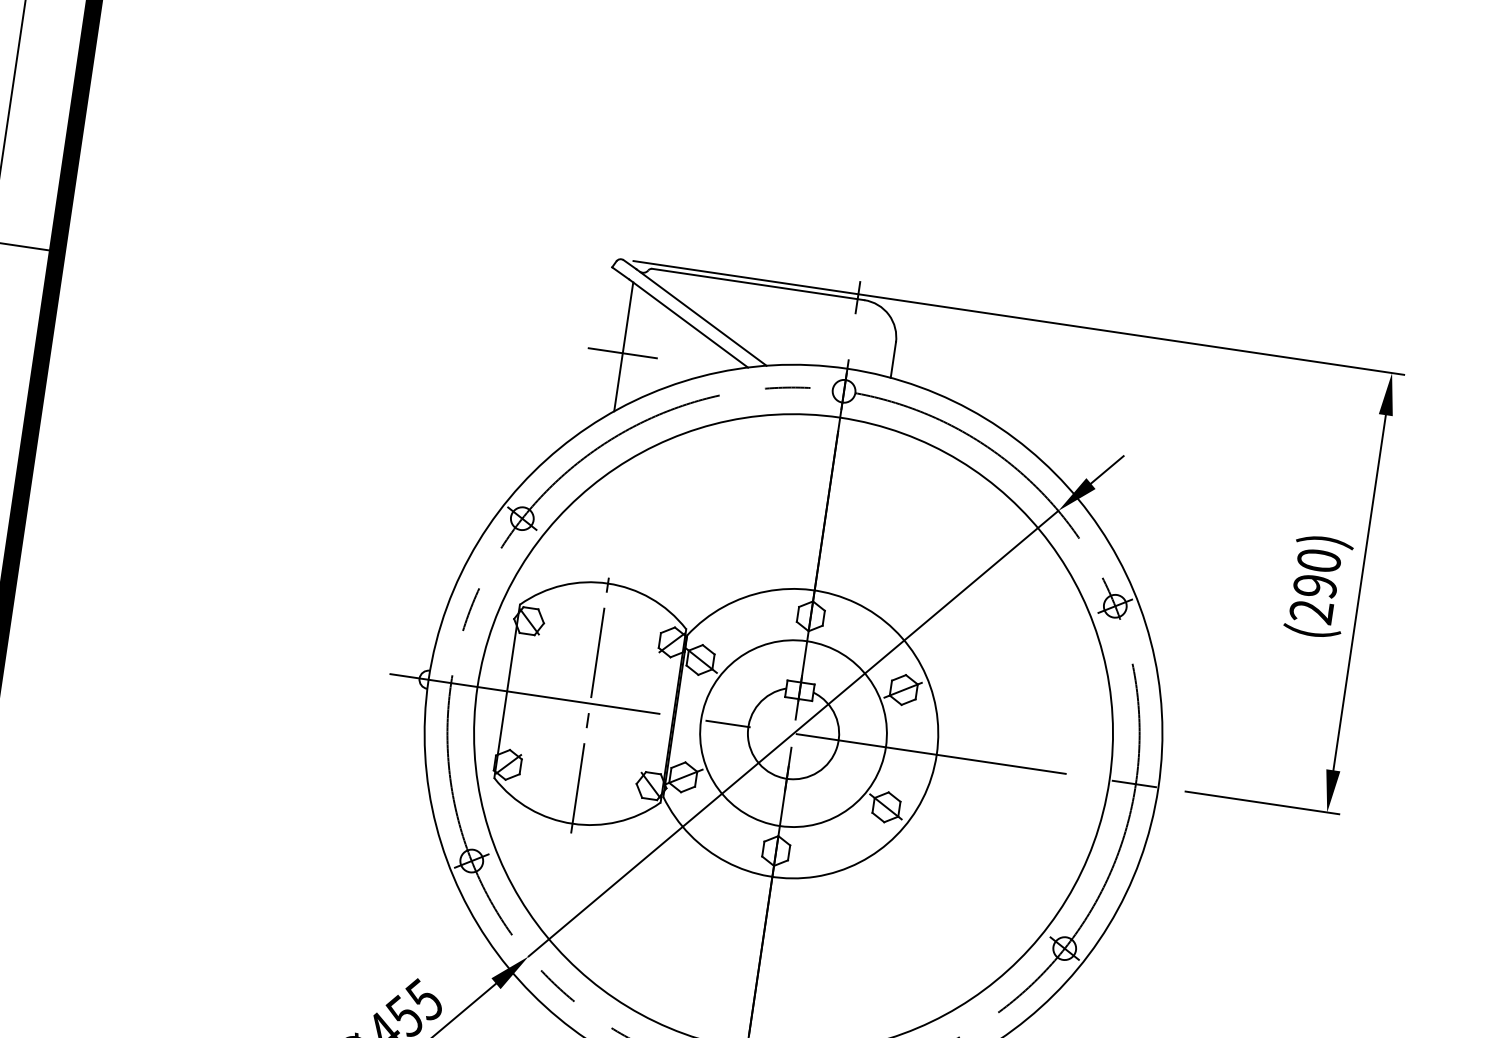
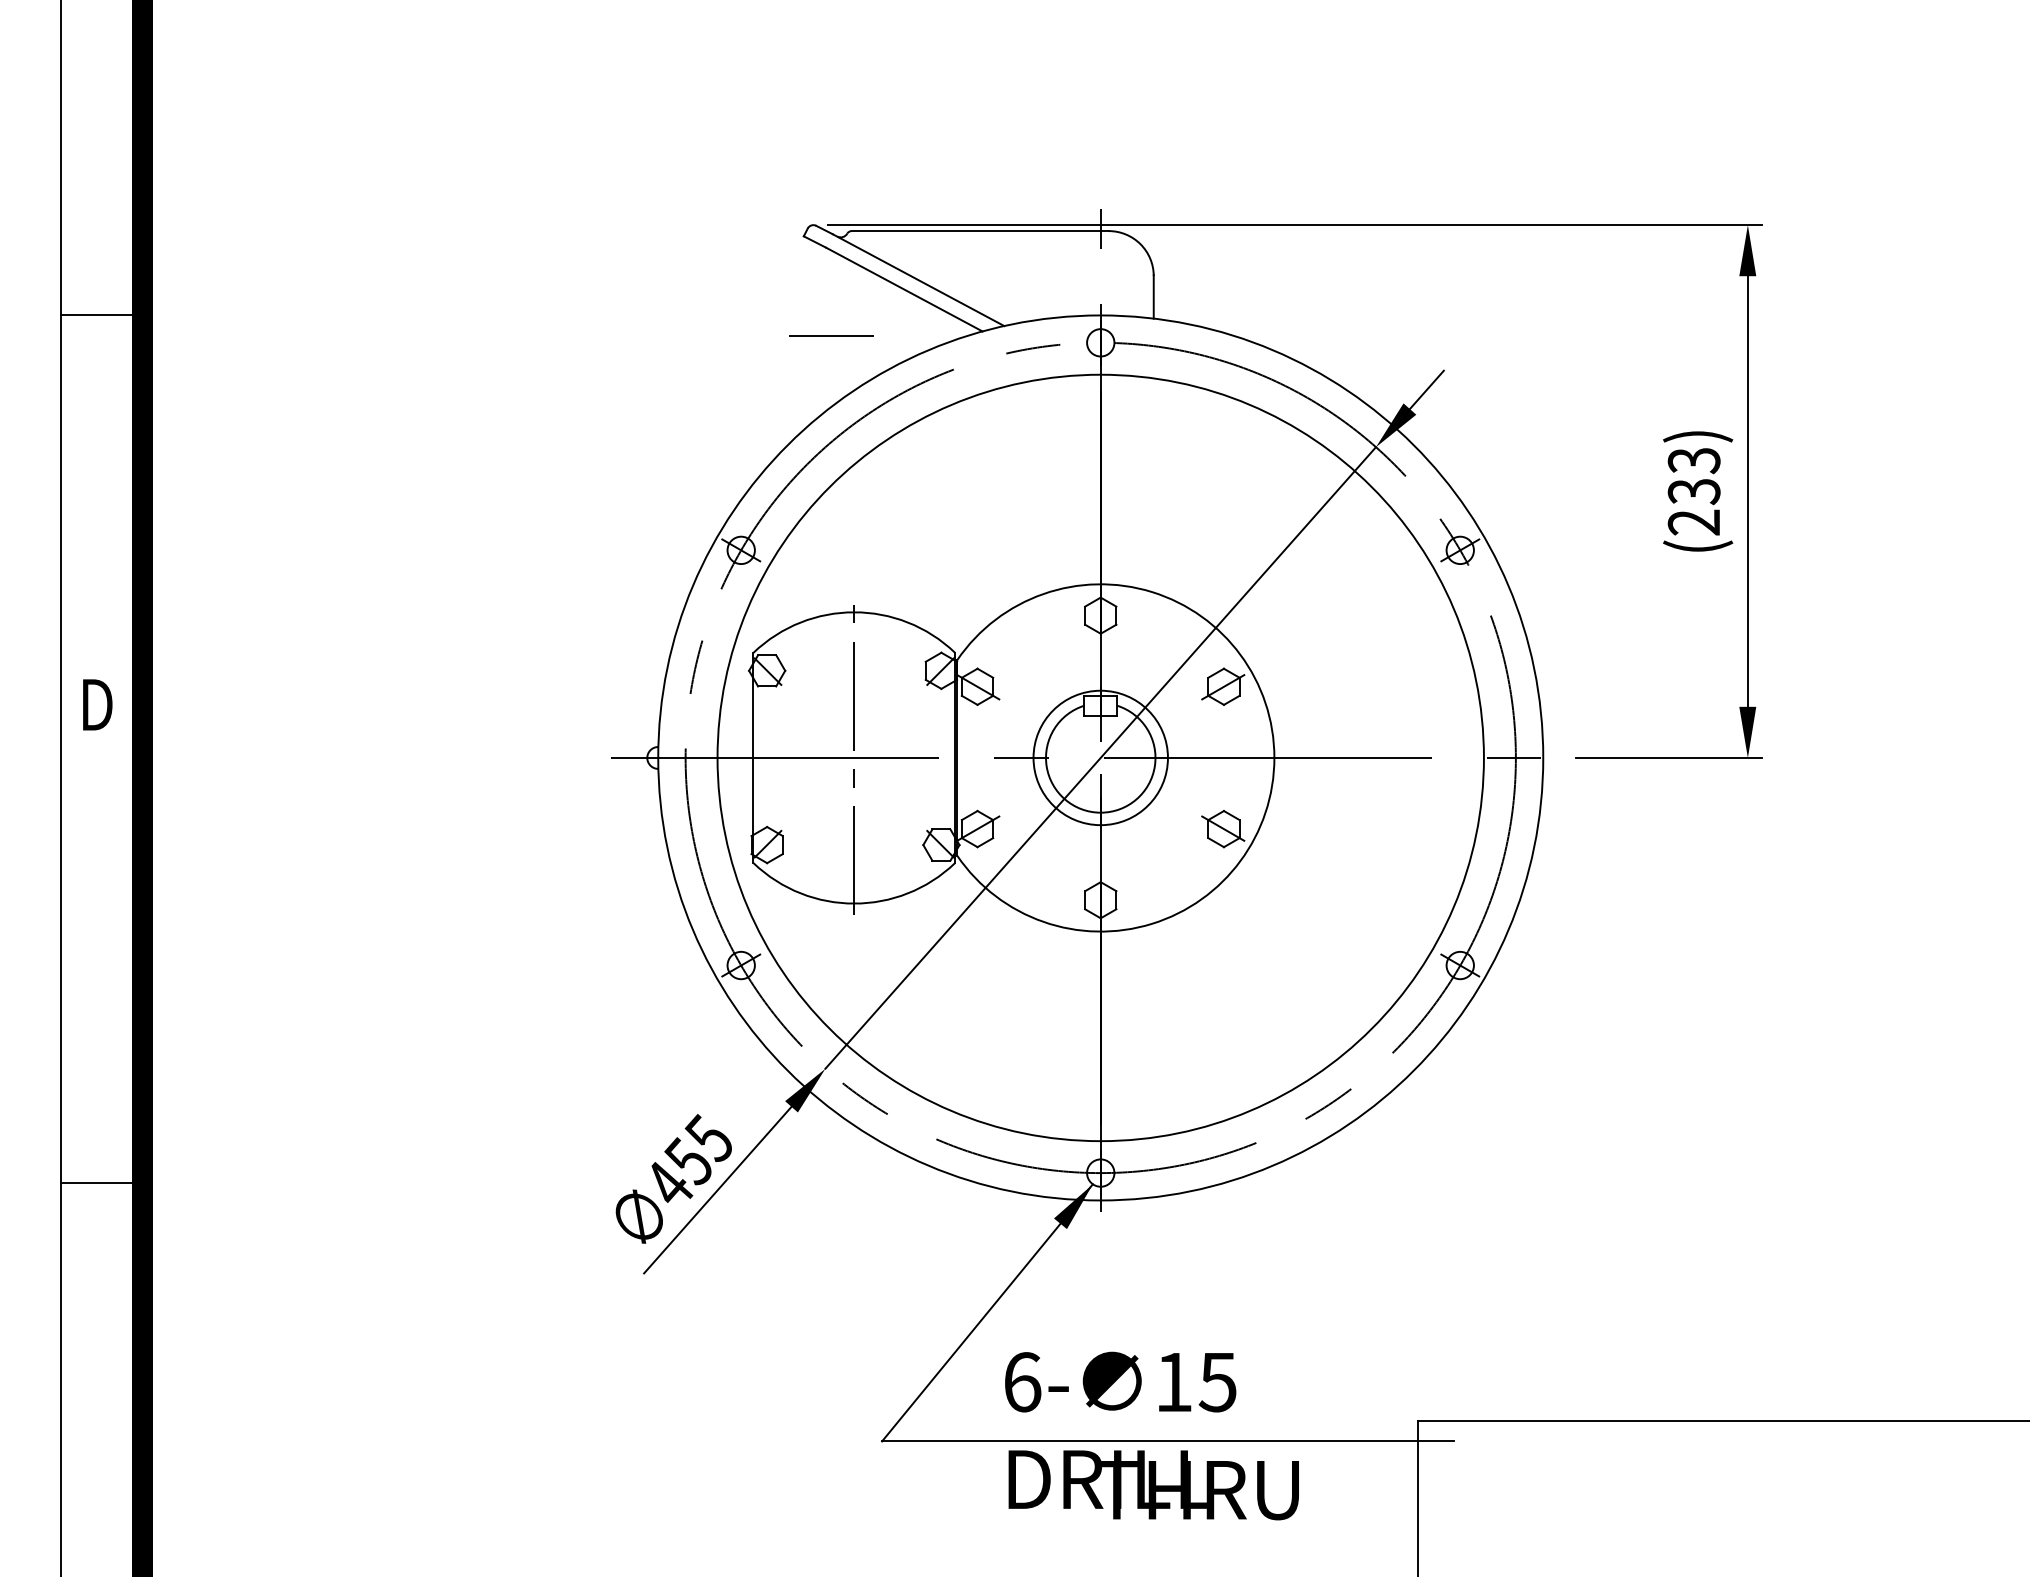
line: (623, 346) -> (831, 328), removed
text: (1316, 573) -> (1693, 476), (290) -> (233)
circle: (793, 733) -> (1100, 757), size x0.6

